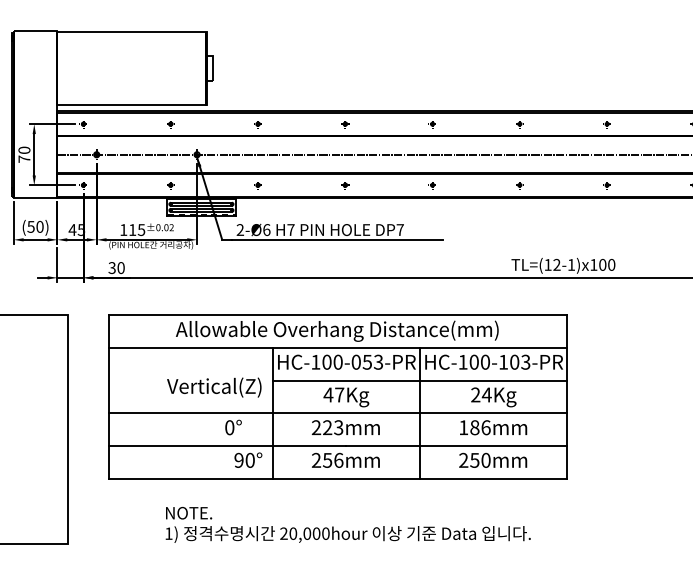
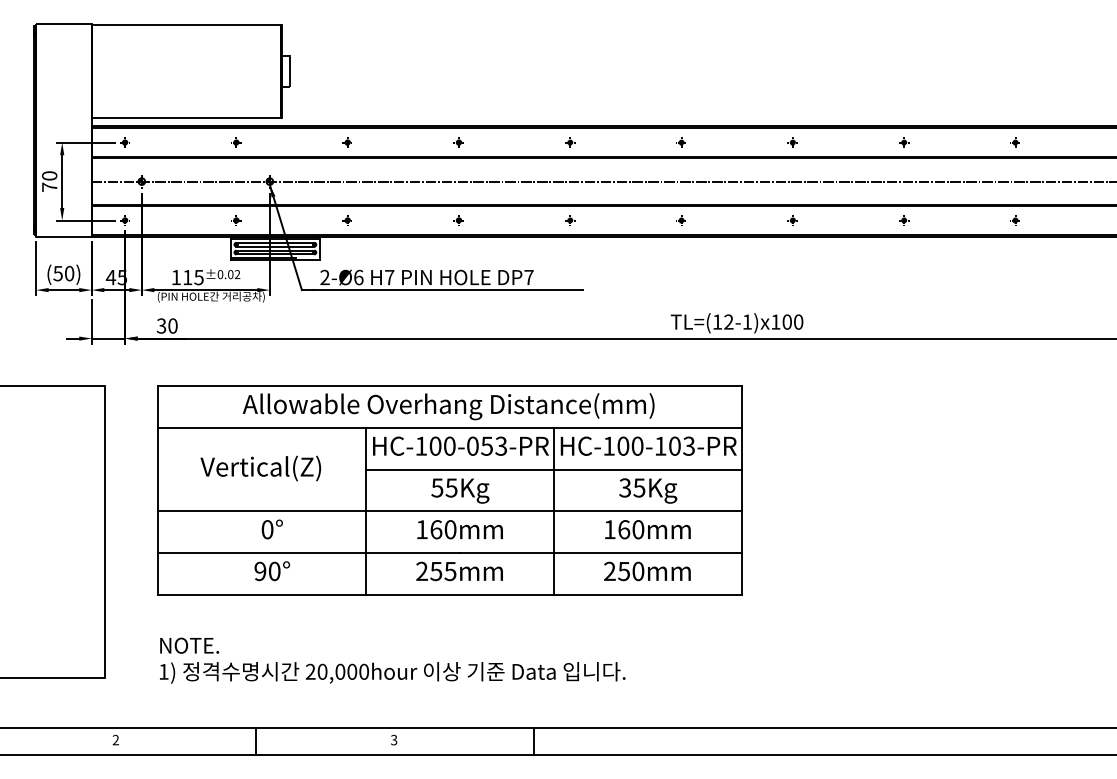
text: (214, 387) -> (260, 468), moved
text: (334, 394) -> (444, 487), 47Kg -> 55Kg
text: (481, 394) -> (632, 487), 24Kg -> 35Kg
text: (232, 427) -> (271, 529), moved
text: (327, 427) -> (436, 529), 223mm -> 160mm
text: (480, 427) -> (631, 529), 186mm -> 160mm
text: (248, 460) -> (272, 571), moved
text: (338, 460) -> (450, 571), 256mm -> 255mm
text: (348, 524) -> (392, 660), moved

